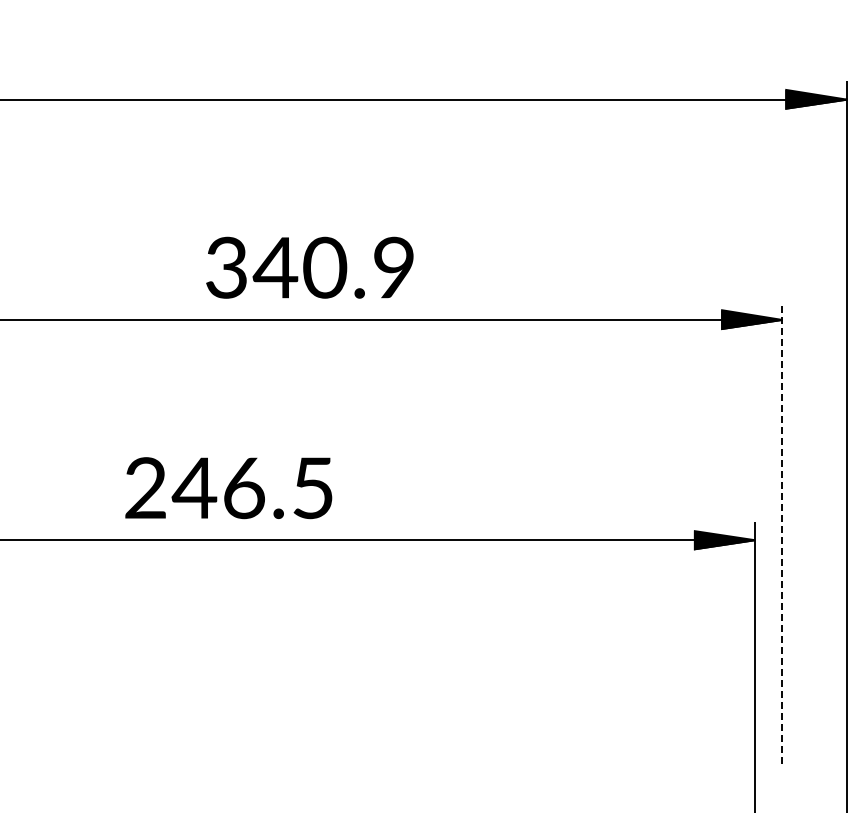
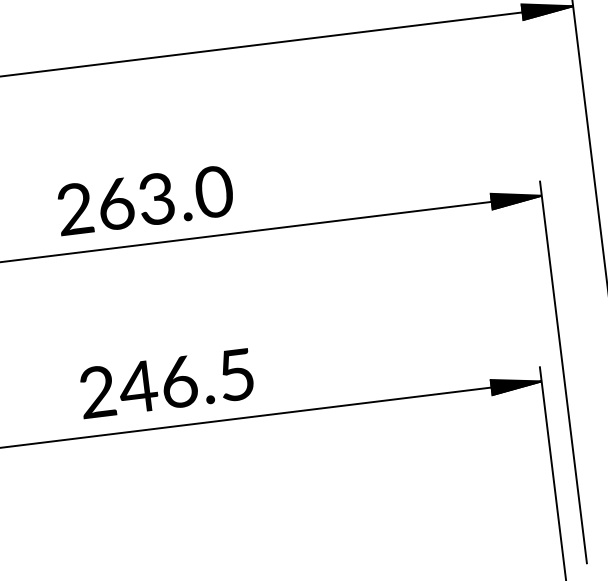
text: (311, 267) -> (145, 200), 340.9 -> 263.0
text: (228, 488) -> (166, 383), moved
line: (782, 532) -> (563, 372), dashed -> solid

